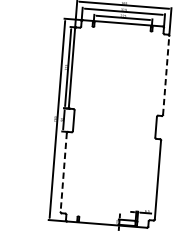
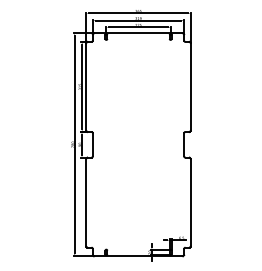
line: (166, 75) -> (190, 86), dashed -> solid
line: (63, 172) -> (86, 202), dashed -> solid

